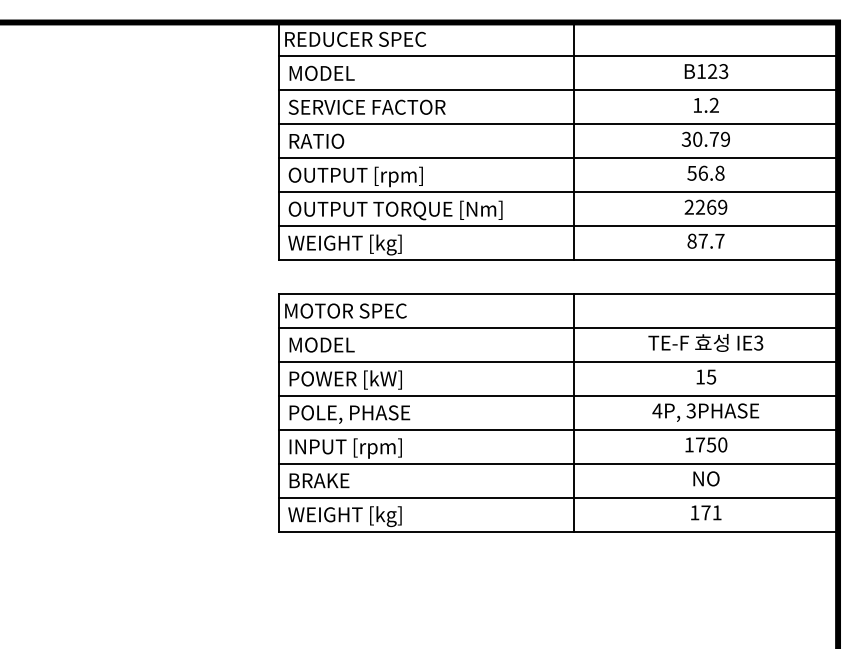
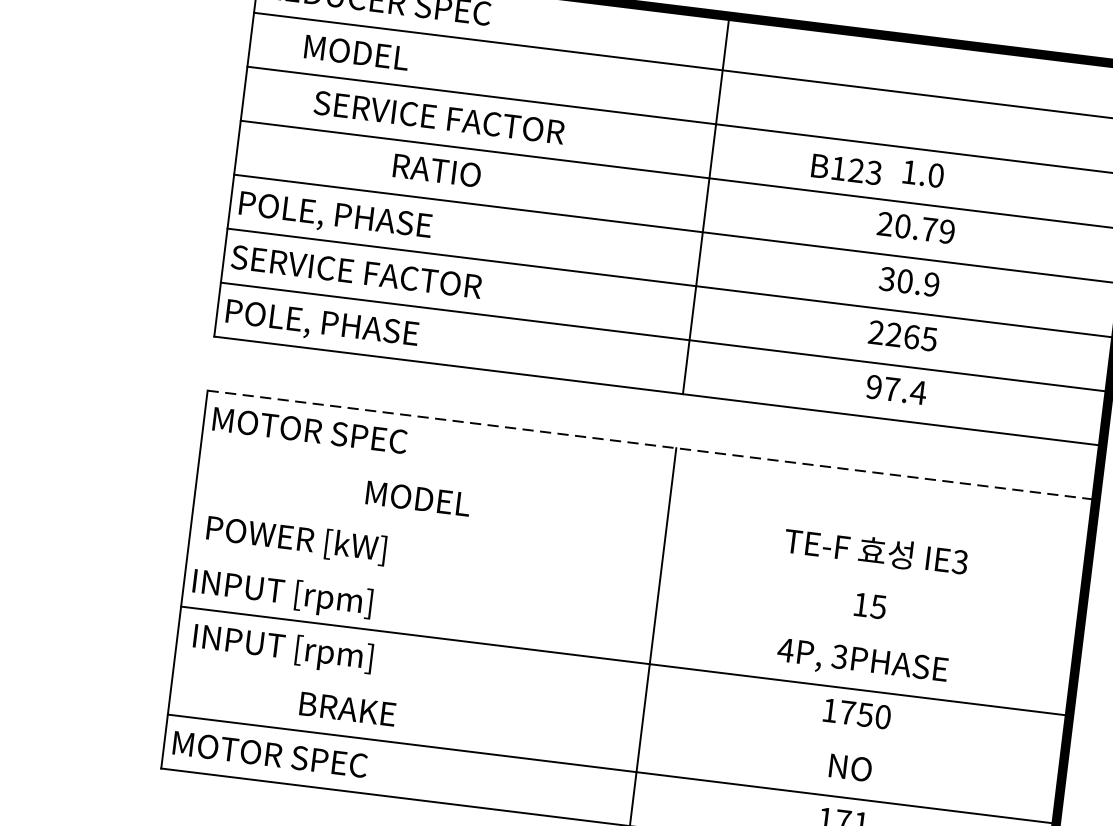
text: (706, 71) -> (846, 169), moved
text: (321, 72) -> (356, 51), moved
text: (713, 105) -> (934, 175), 1.2 -> 1.0
text: (366, 106) -> (438, 116), moved
text: (686, 139) -> (885, 224), 30.79 -> 20.79
text: (316, 140) -> (436, 169), moved
text: (706, 172) -> (910, 280), 56.8 -> 30.9
text: (353, 176) -> (348, 218), OUTPUT [rpm] -> POLE, PHASE
text: (722, 206) -> (929, 337), 2269 -> 2265
text: (393, 210) -> (405, 279), OUTPUT TORQUE [Nm] -> SERVICE FACTOR
text: (705, 240) -> (895, 388), 87.7 -> 97.4
text: (345, 244) -> (322, 324), WEIGHT [kg] -> POLE, PHASE
line: (559, 294) -> (652, 445), solid -> dashed
line: (558, 328) -> (644, 499), removed
text: (321, 344) -> (417, 497), moved
line: (558, 362) -> (638, 553), removed
line: (558, 395) -> (631, 606), removed
text: (347, 414) -> (292, 595), POLE, PHASE -> INPUT [rpm]
line: (558, 463) -> (618, 714), removed
text: (319, 480) -> (347, 708), moved
text: (345, 516) -> (269, 757), WEIGHT [kg] -> MOTOR SPEC

